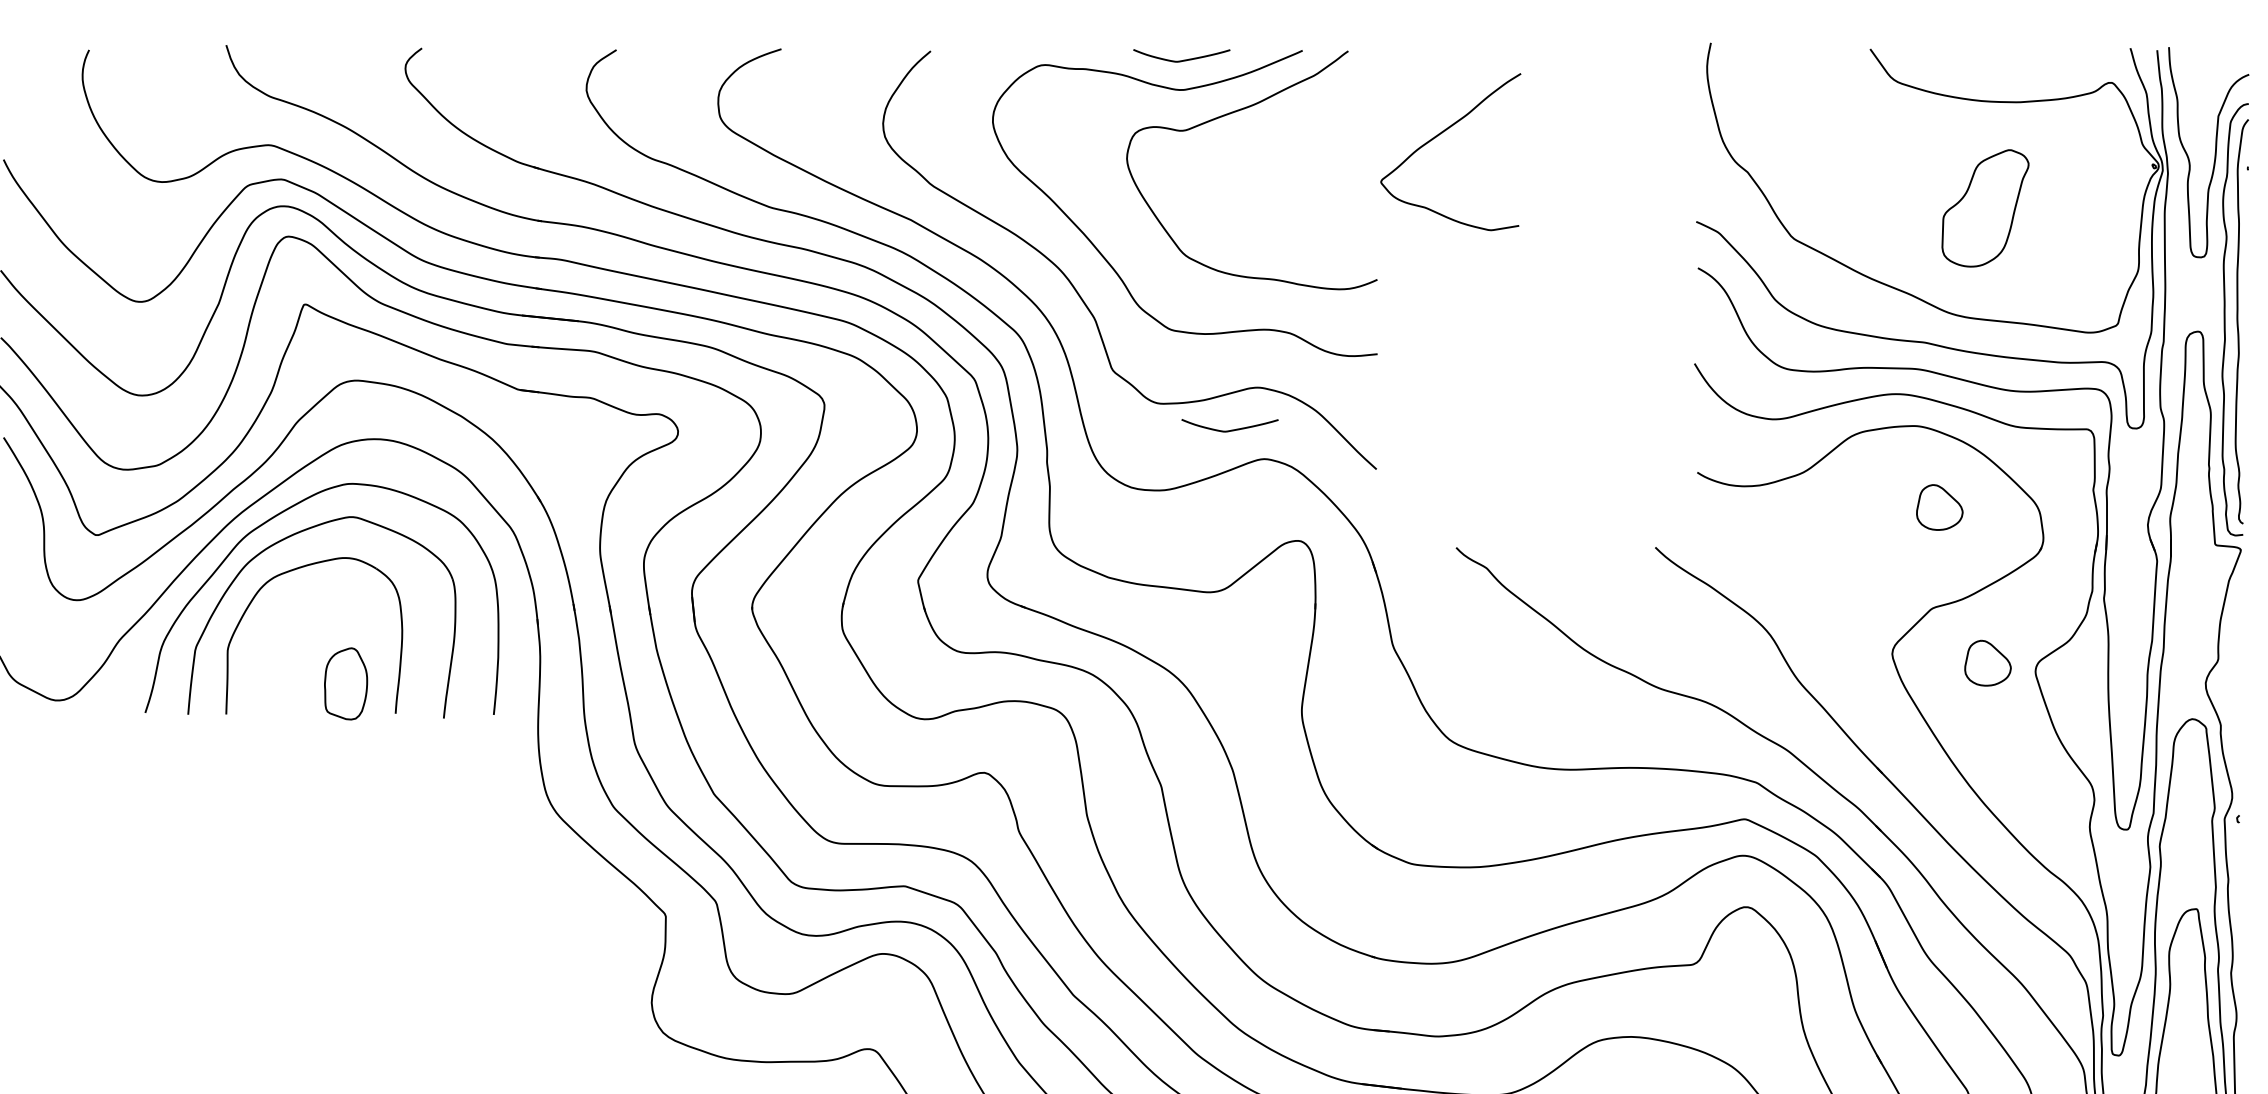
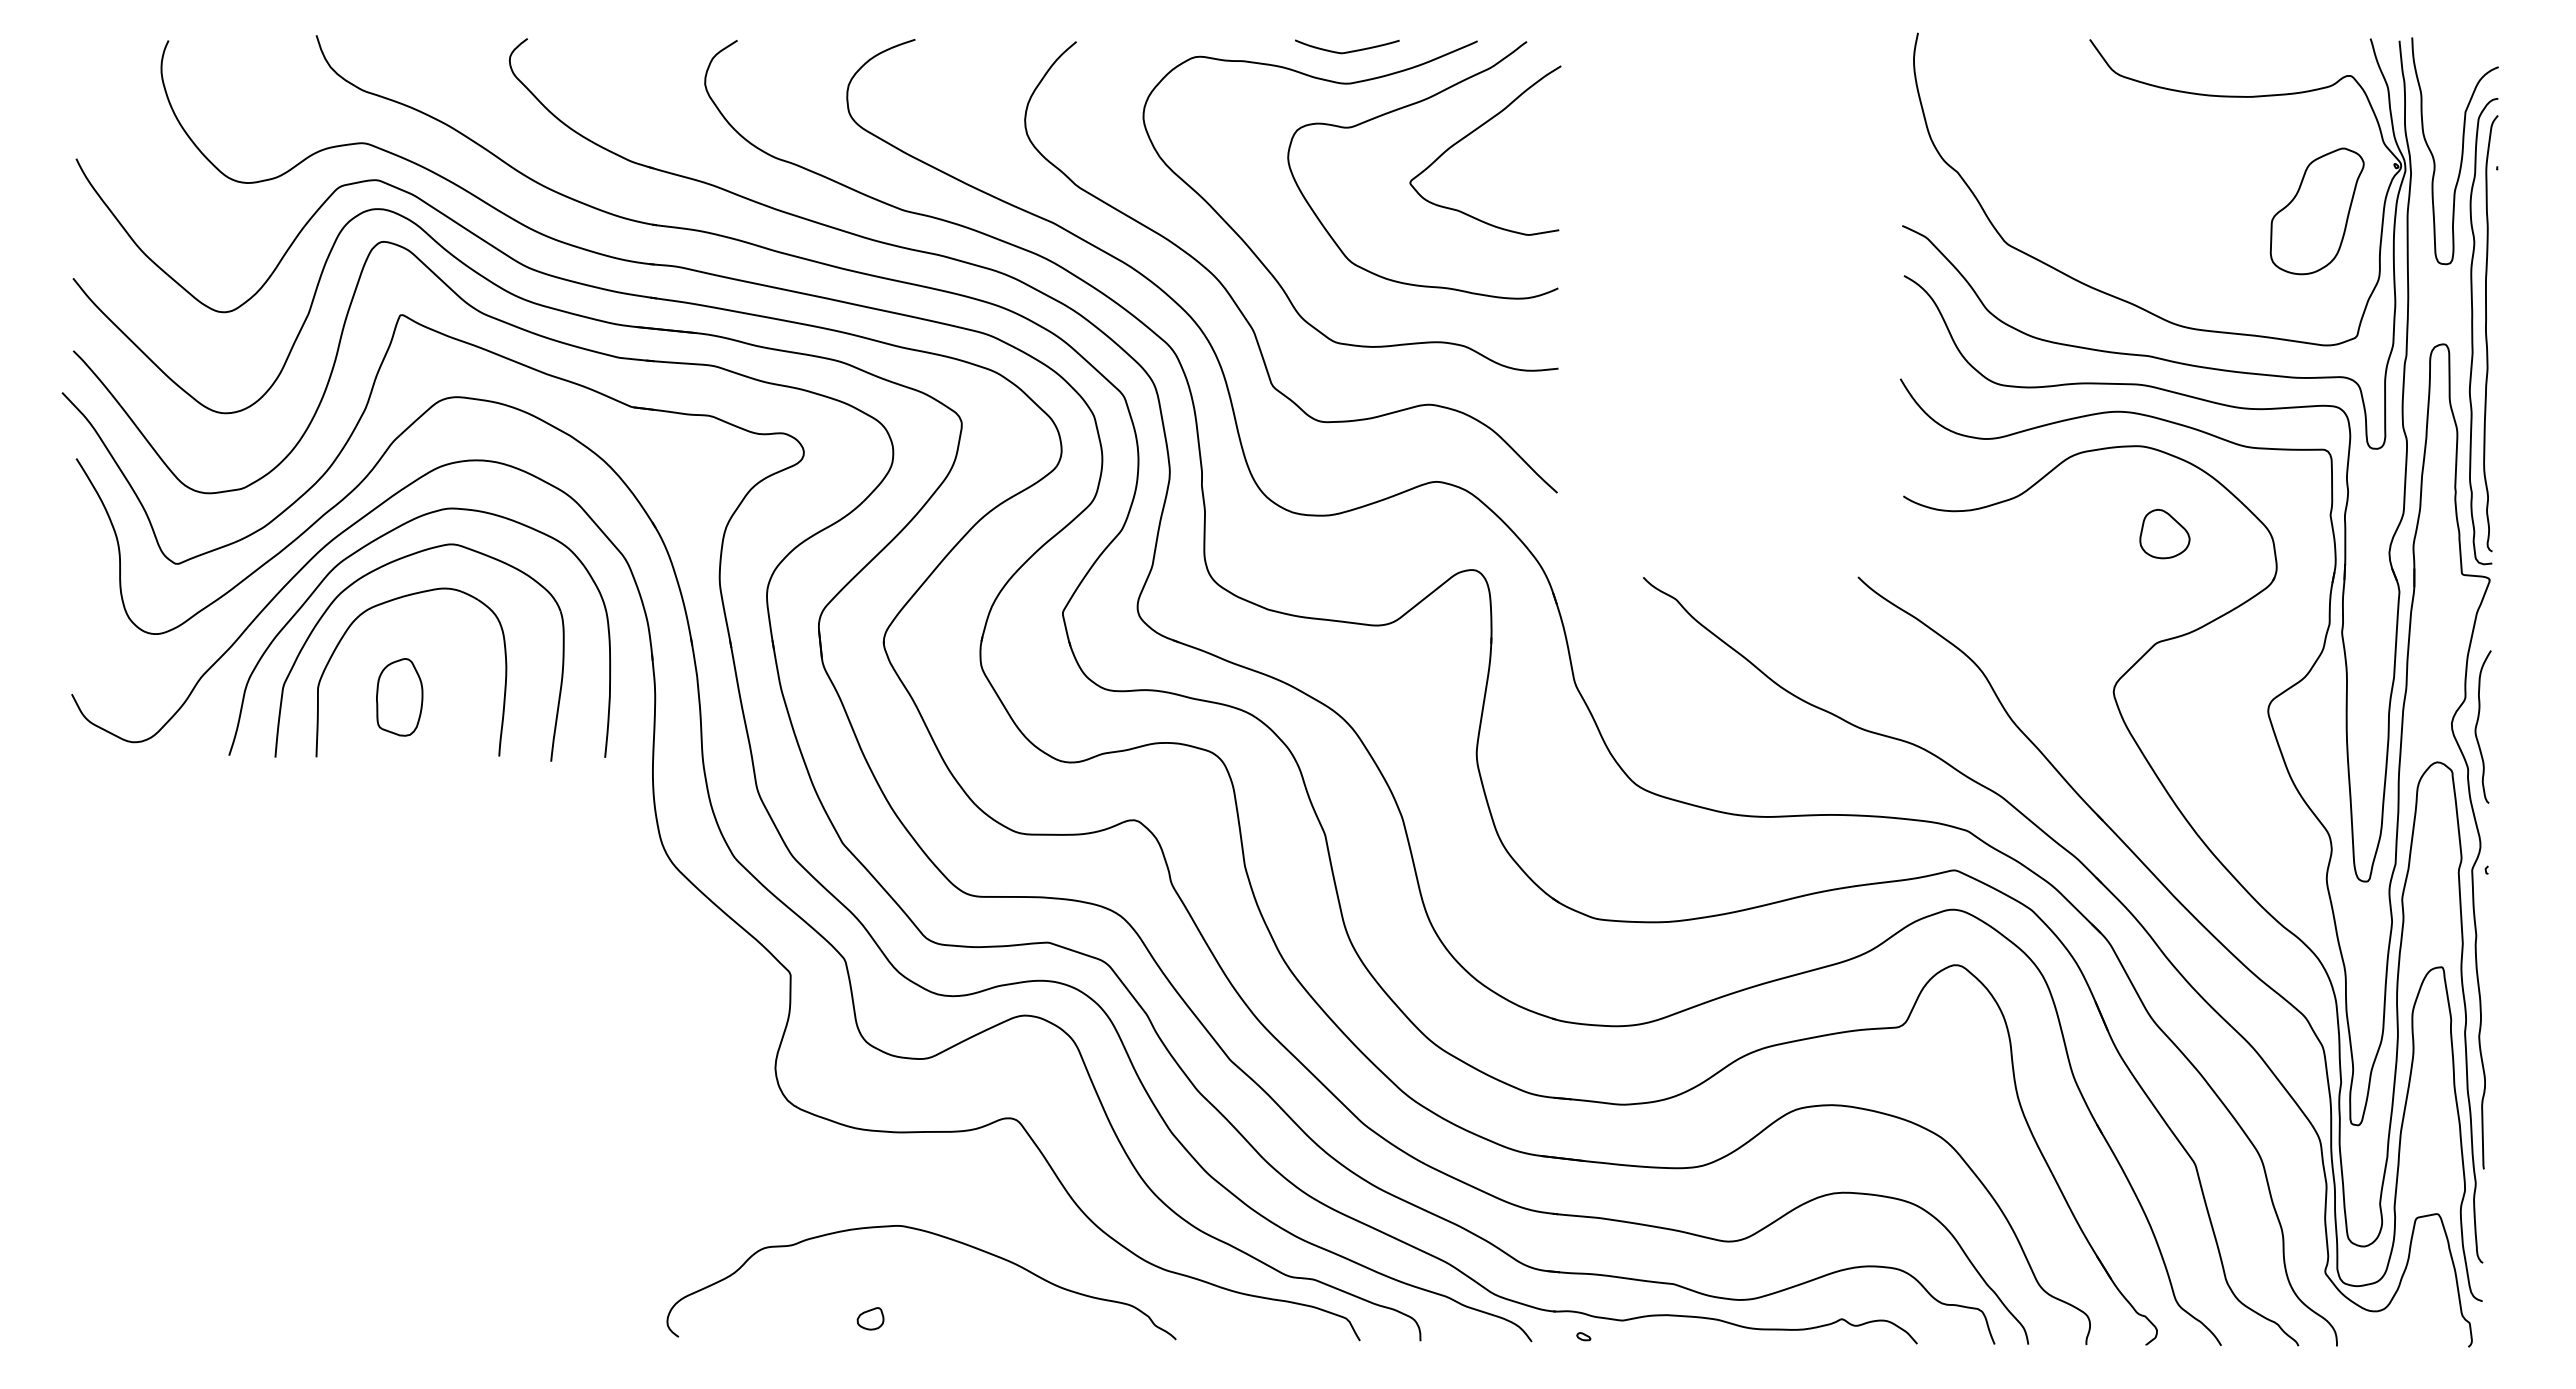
curve: (1438, 136) -> (1472, 133), moved
part: (1984, 208) -> (2316, 211), moved
curve: (1230, 430) -> (1399, 450), removed
part: (1987, 662) -> (2216, 701), removed
part: (345, 684) -> (399, 697), moved
curve: (2229, 684) -> (2477, 725), added

